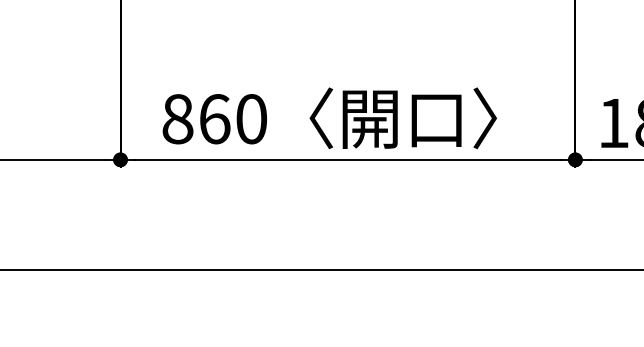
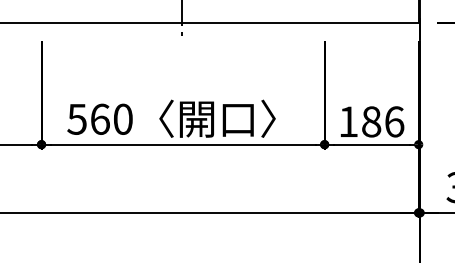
text: (176, 117) -> (76, 118), 860 -> 560

